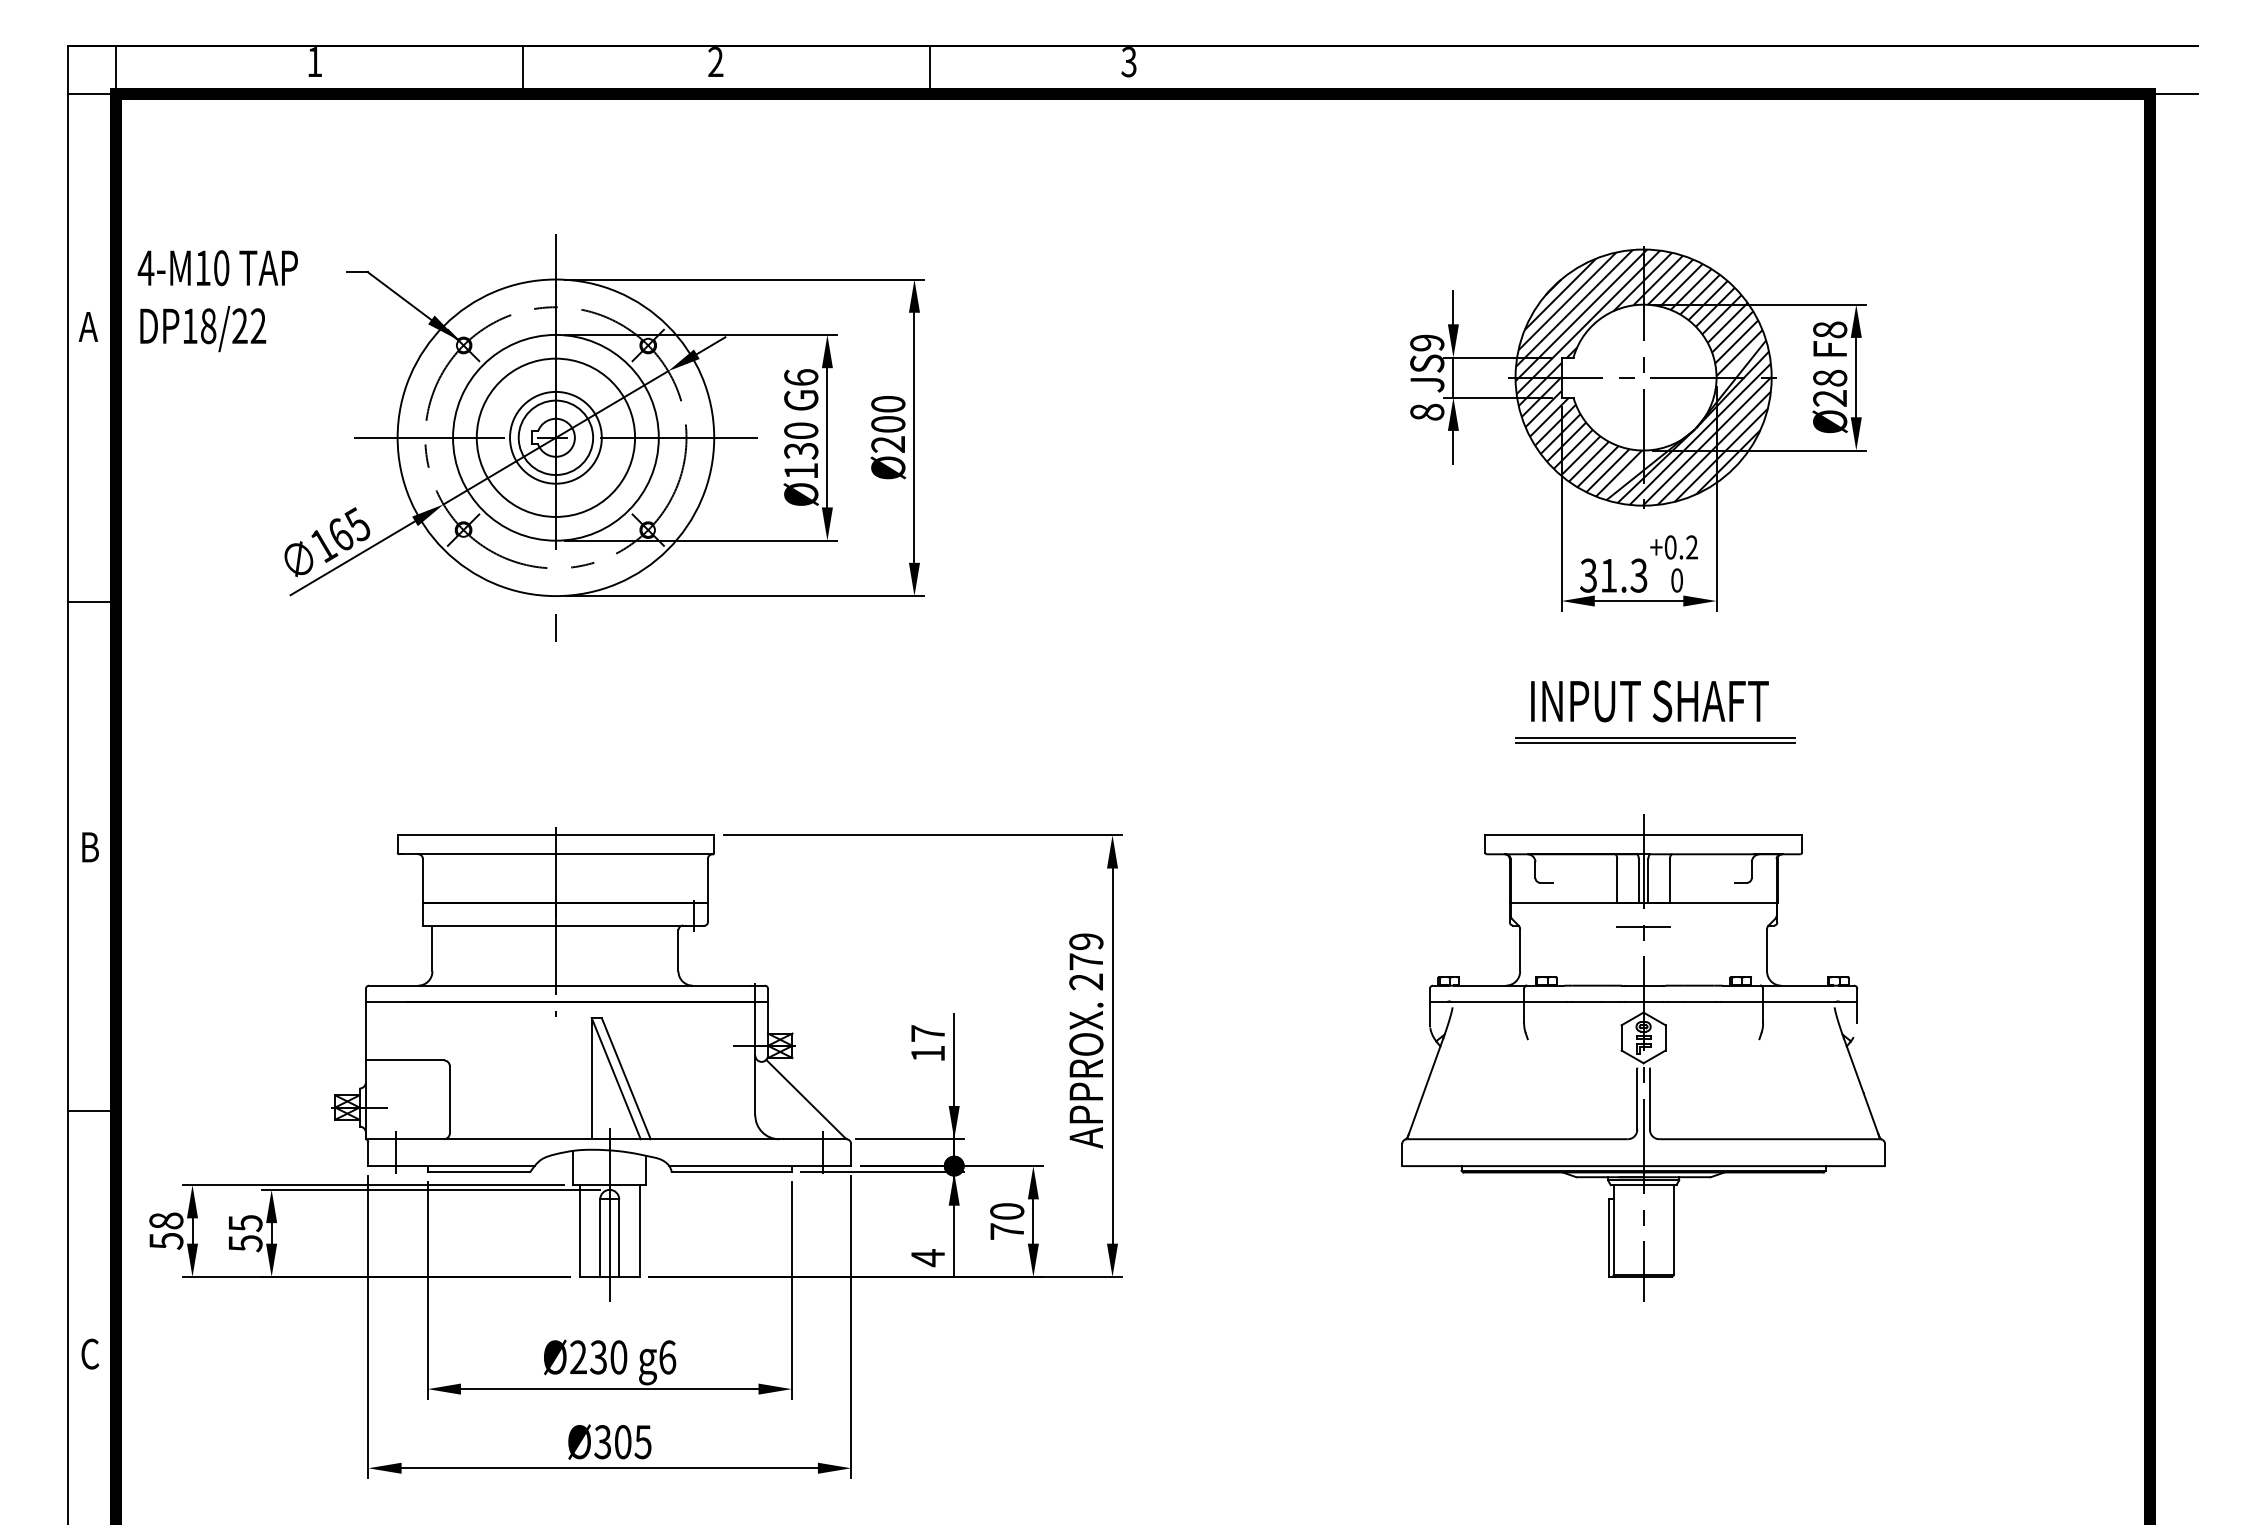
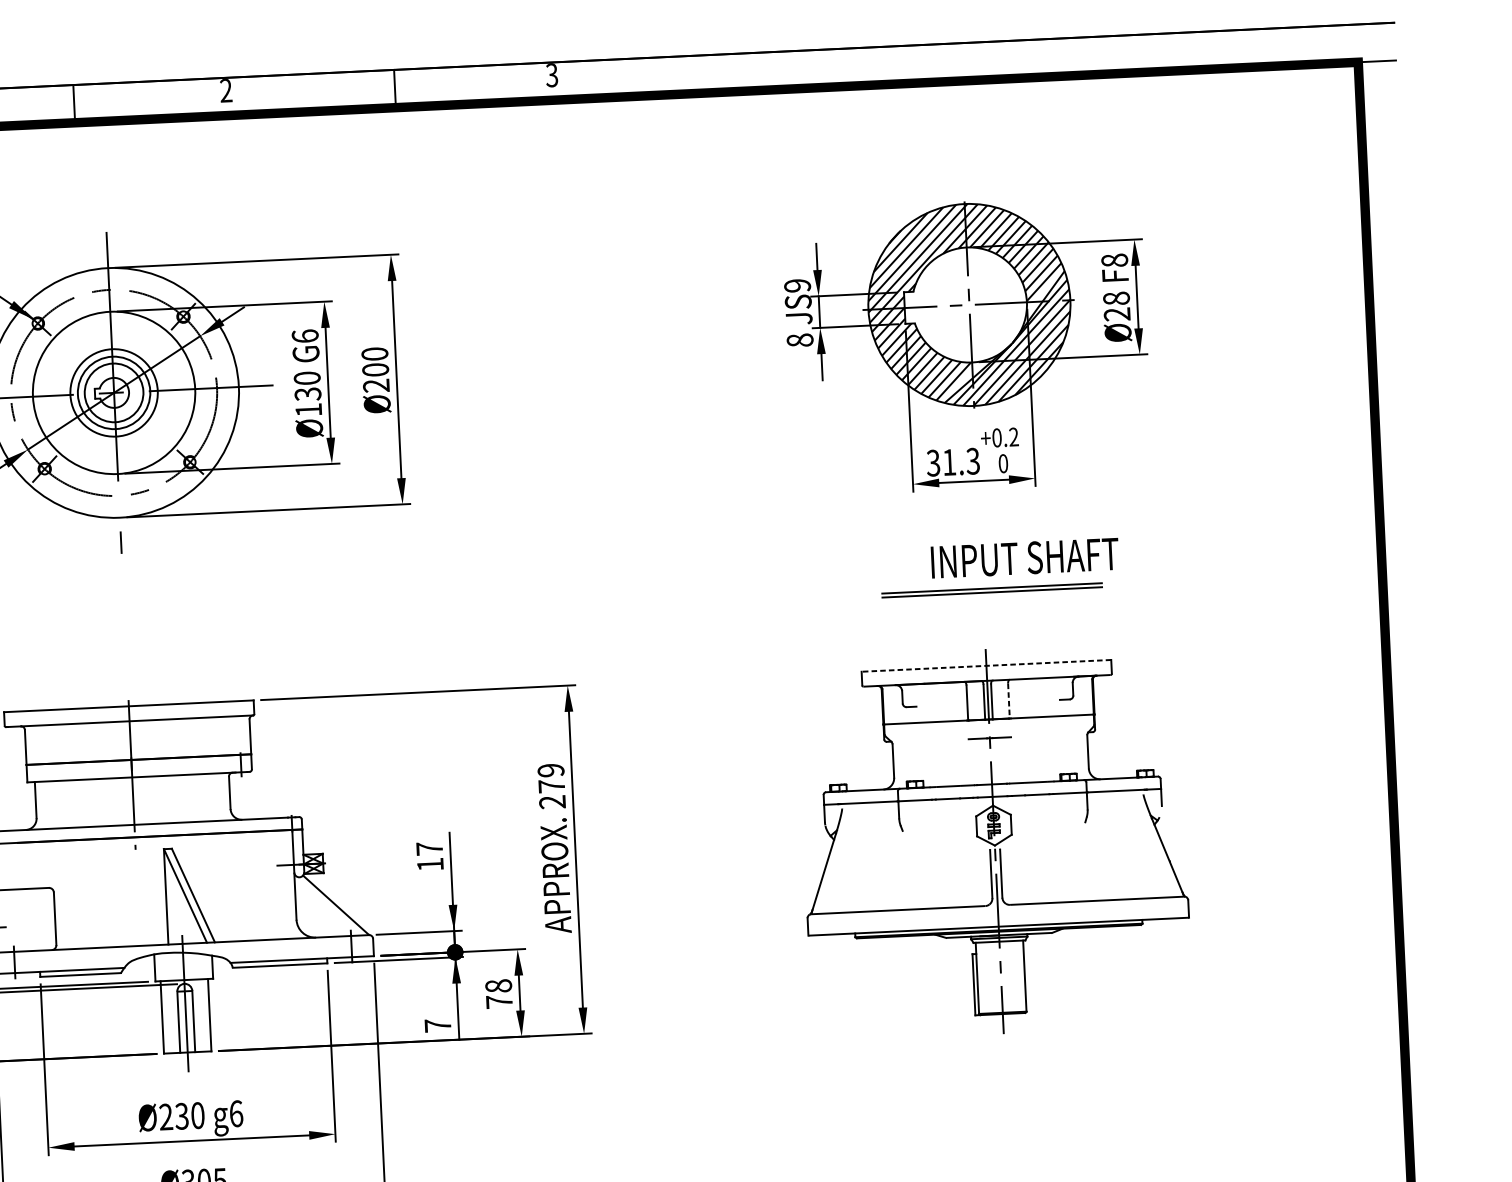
circle: (555, 437) -> (113, 392), size x0.7
text: (1649, 701) -> (1024, 558), moved
line: (1643, 835) -> (986, 666), solid -> dashed
line: (1669, 881) -> (1008, 701), solid -> dashed
text: (1007, 1211) -> (498, 986), 70 -> 78
text: (927, 1258) -> (437, 1026), 4 -> 7

